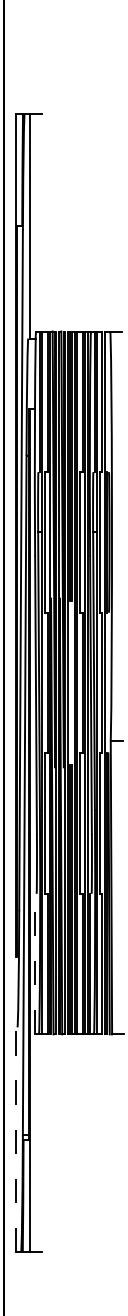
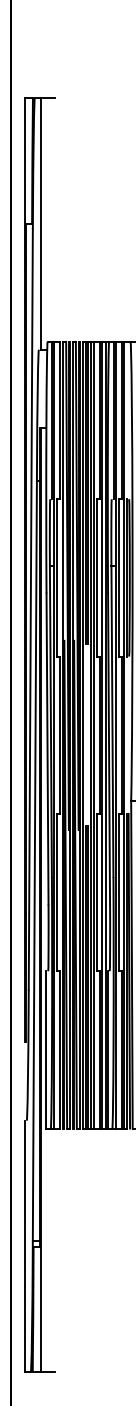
line: (34, 963) -> (45, 1049), dashed -> solid
line: (15, 1139) -> (24, 1246), dashed -> solid

